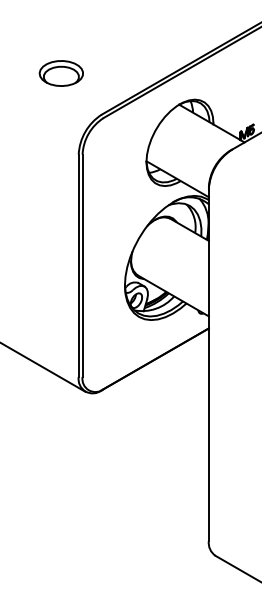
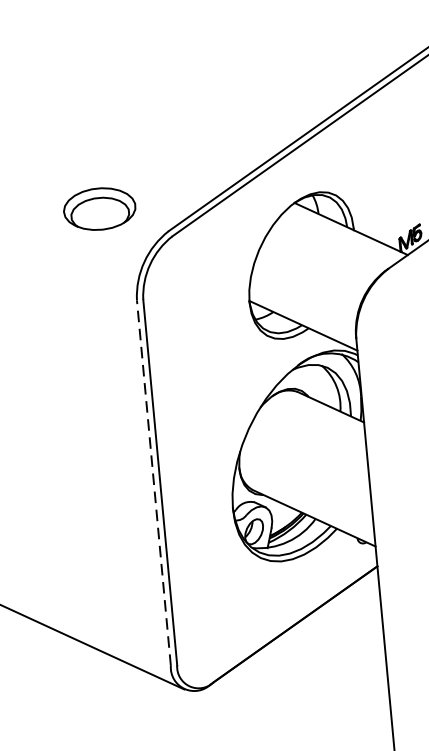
part: (60, 73) -> (98, 209), moved
line: (78, 265) -> (153, 482), solid -> dashed

